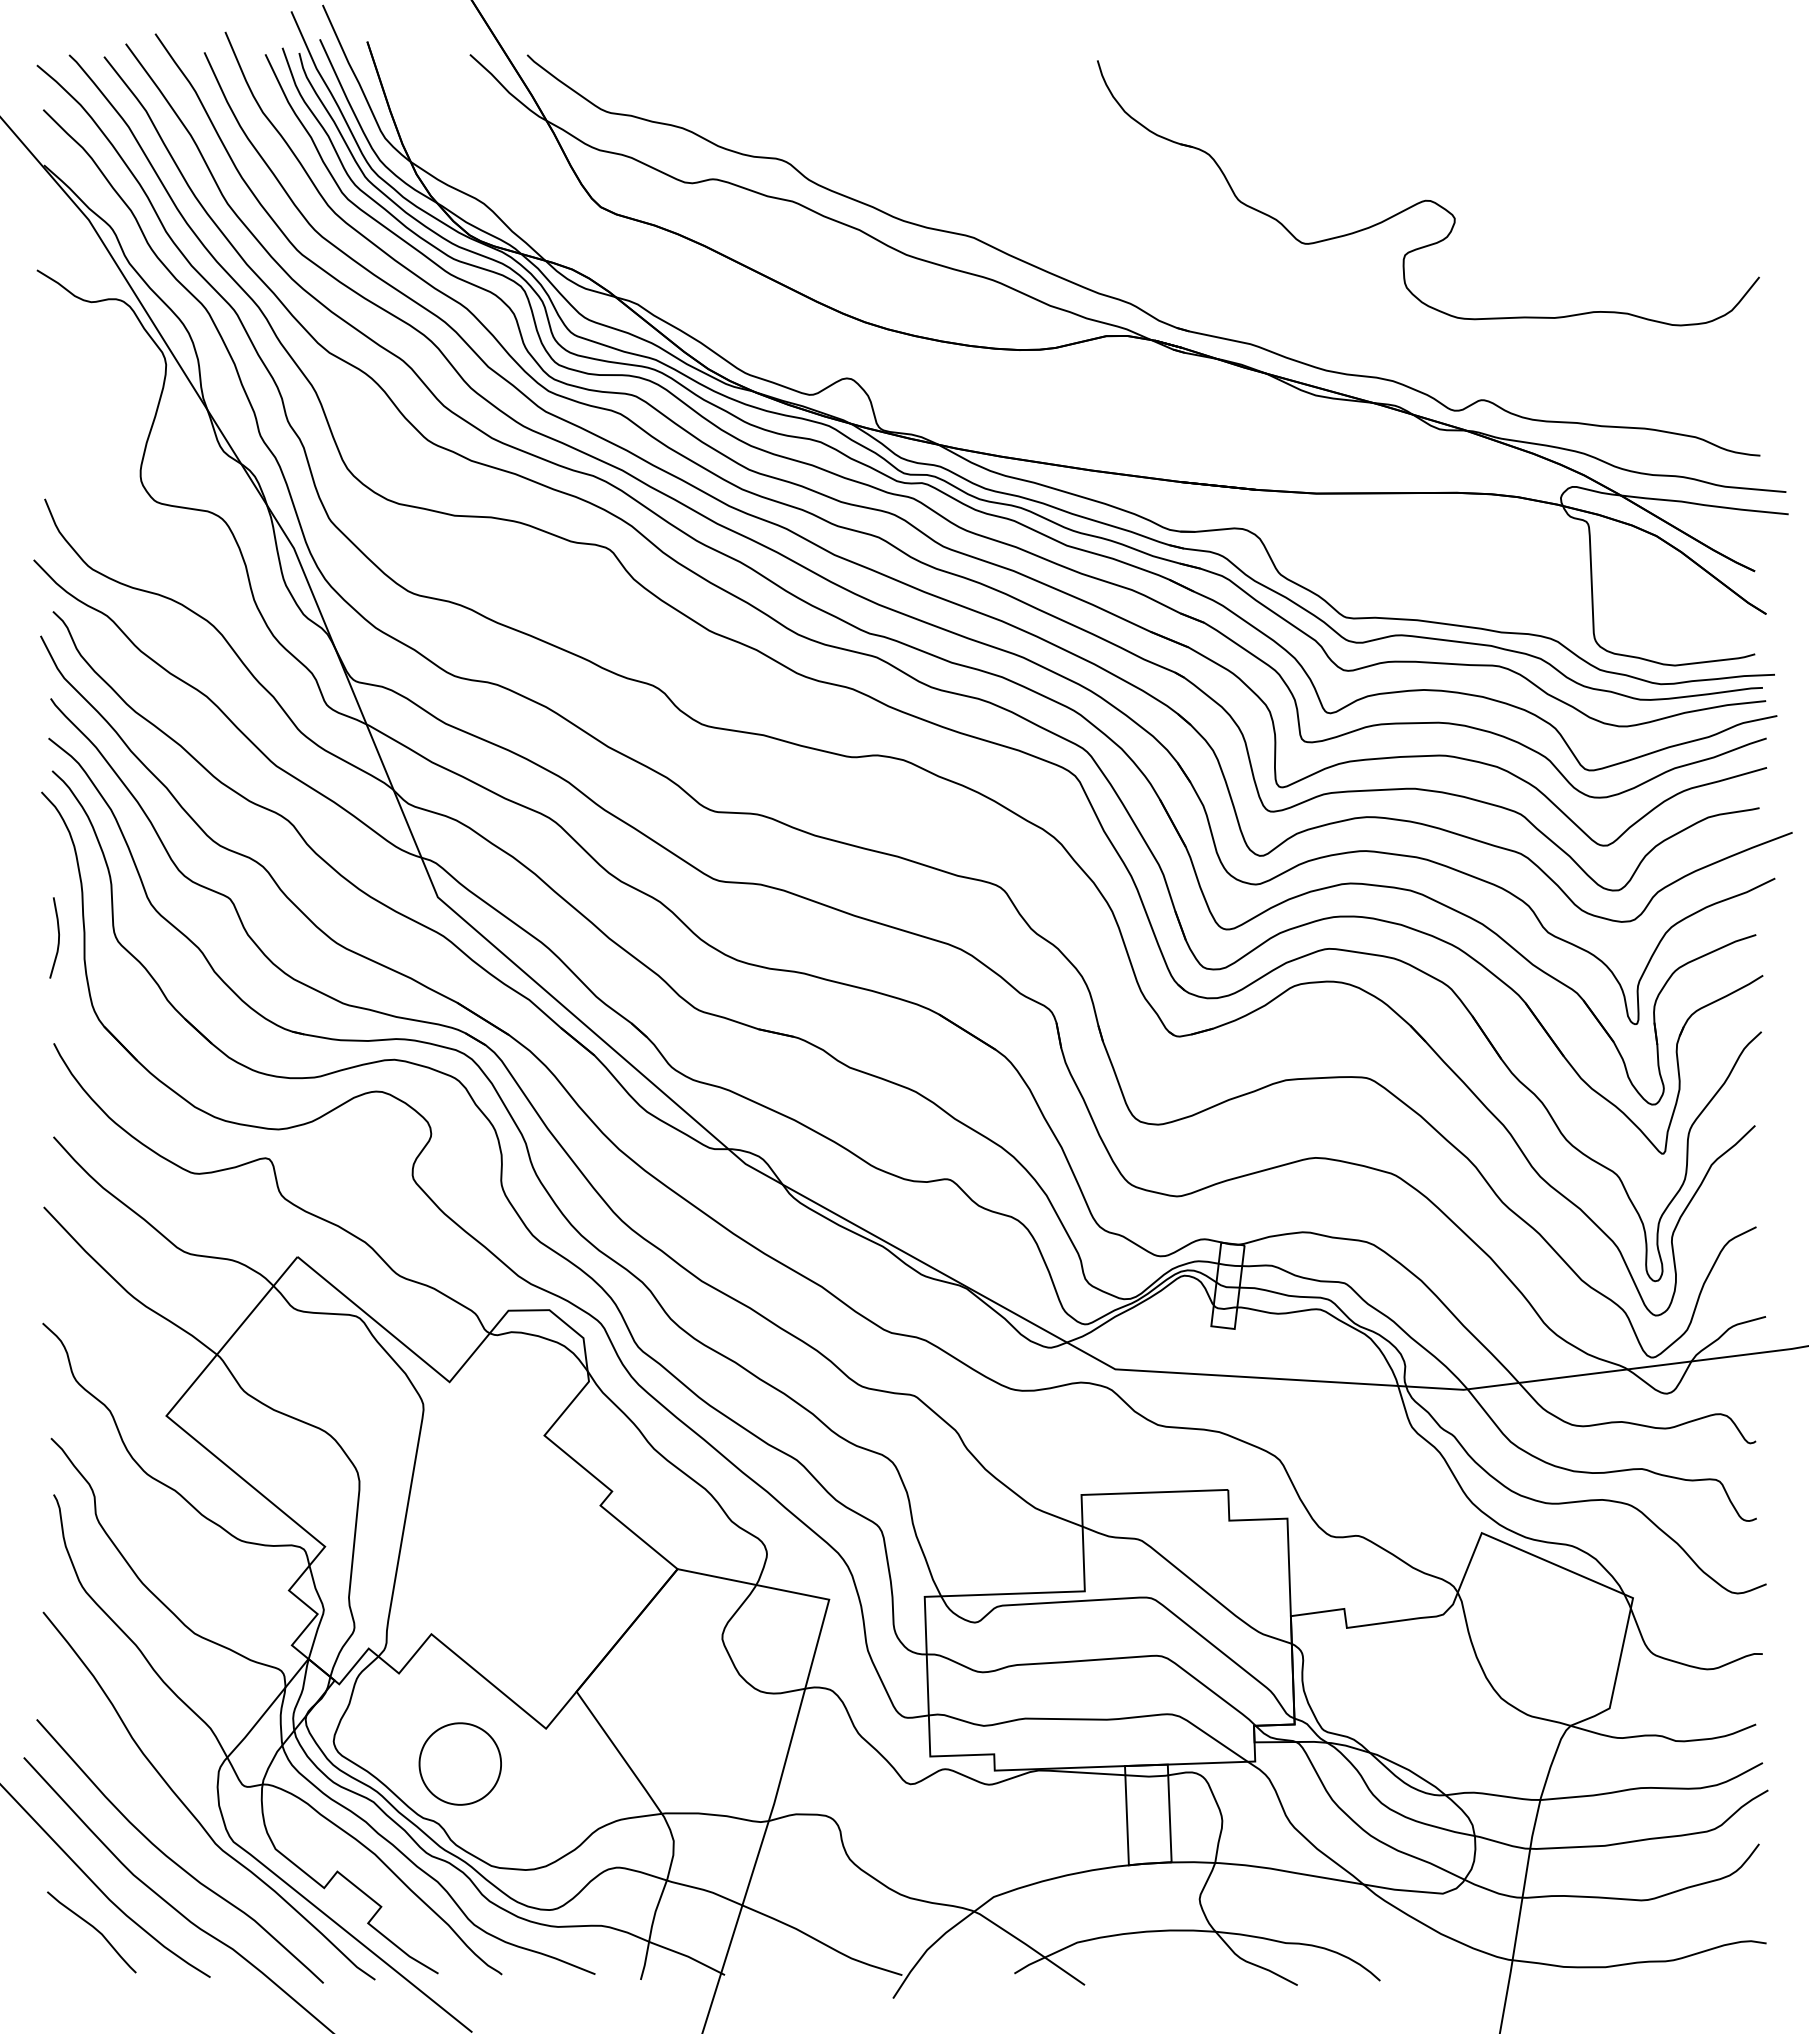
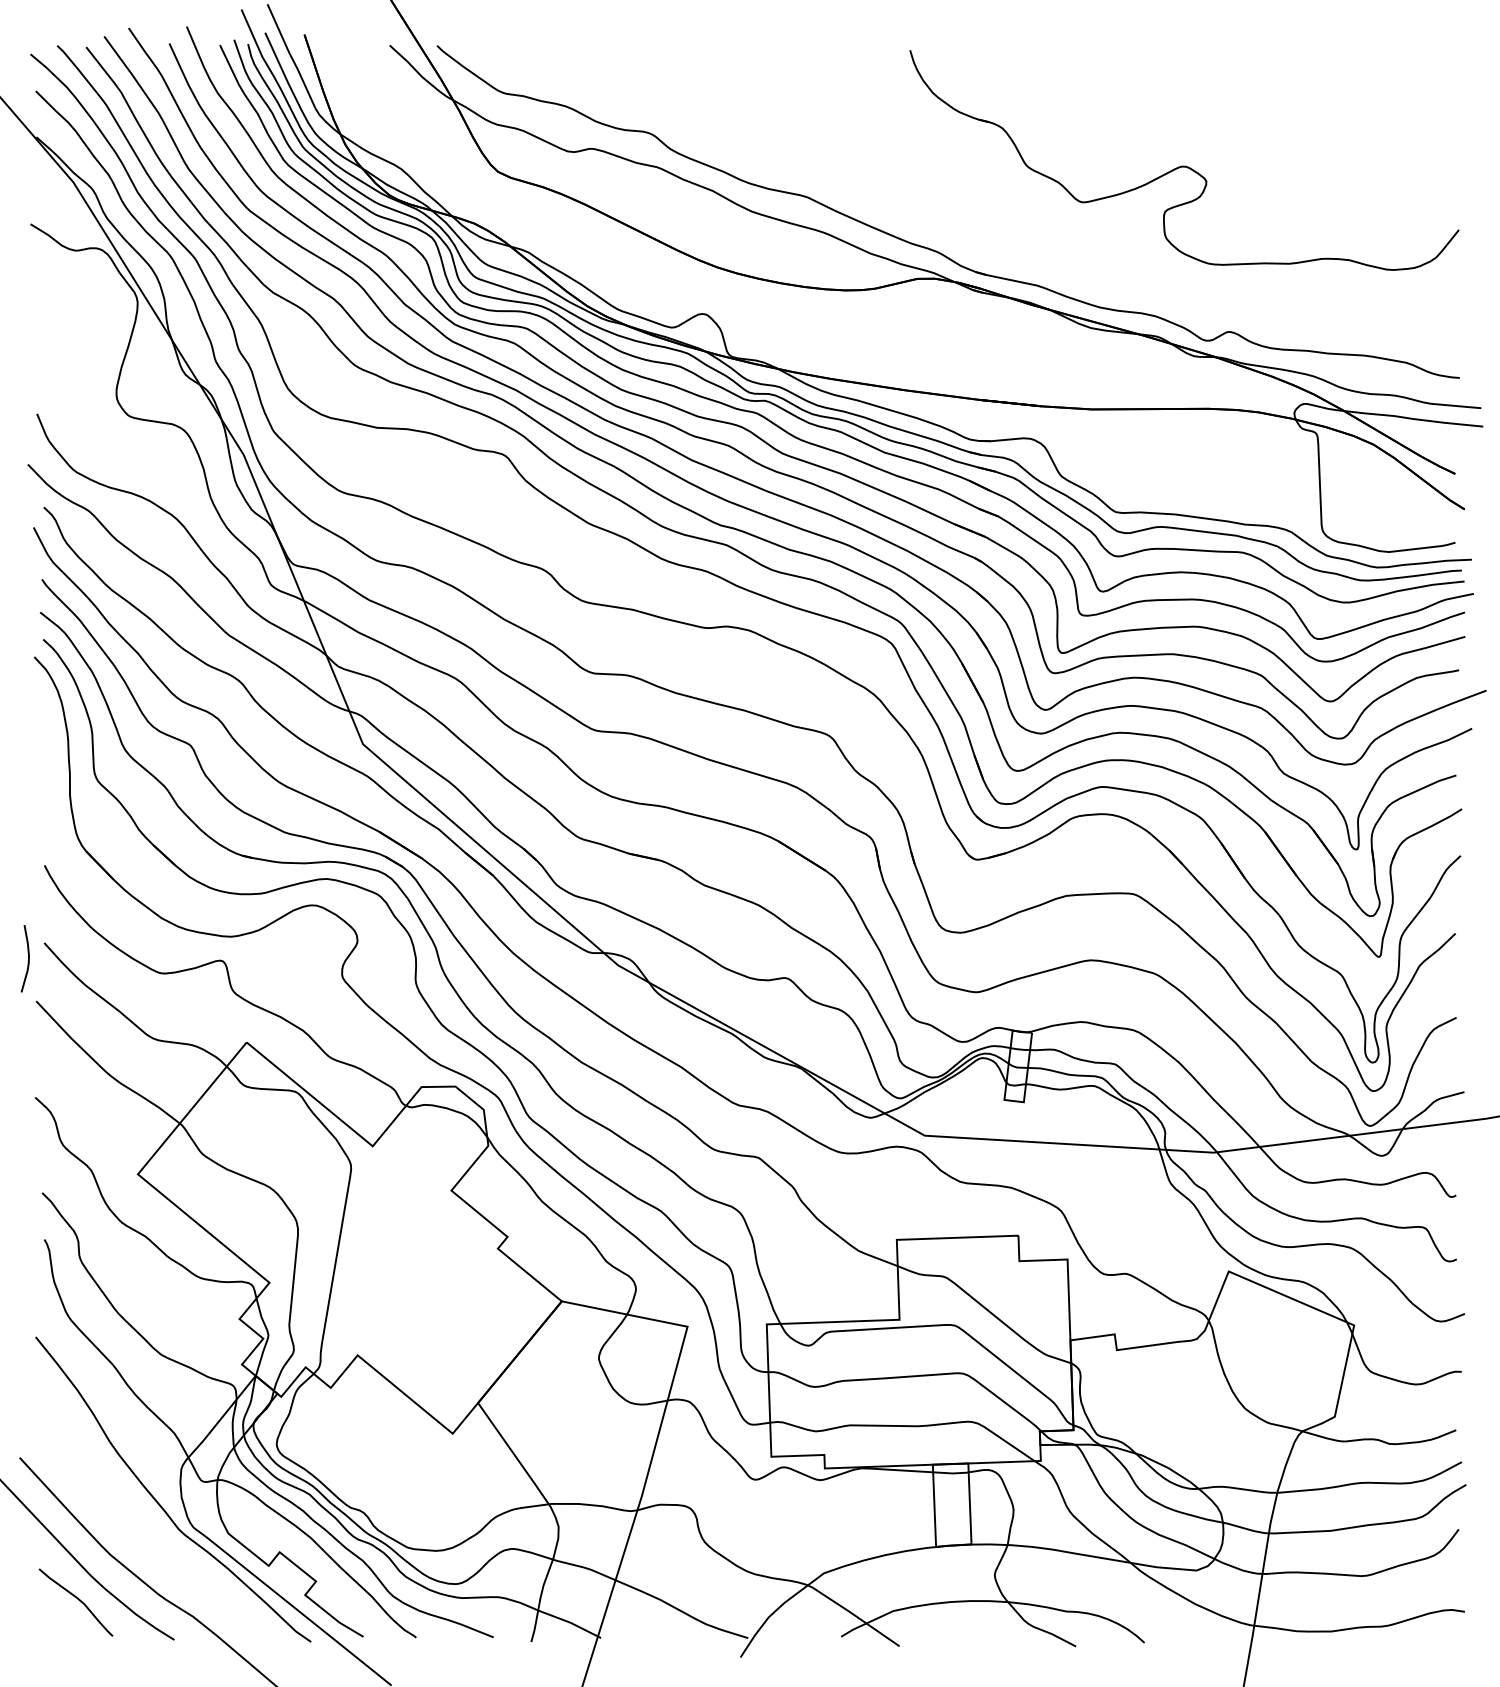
curve: (58, 937) -> (28, 958), moved
part: (459, 1763) -> (380, 1462), removed
curve: (171, 1858) -> (142, 1541), removed

